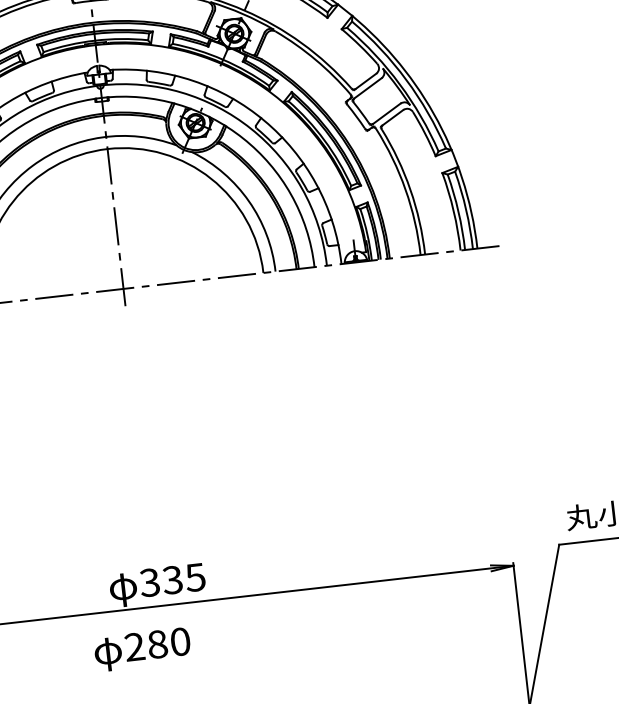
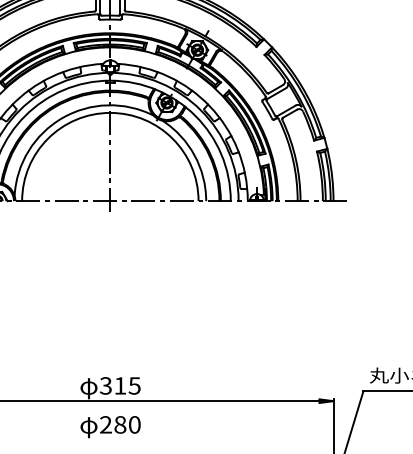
text: (172, 579) -> (120, 385), 335 -> 315
text: (142, 650) -> (110, 427), moved

